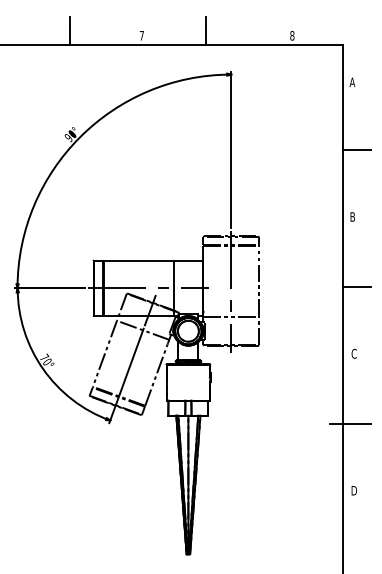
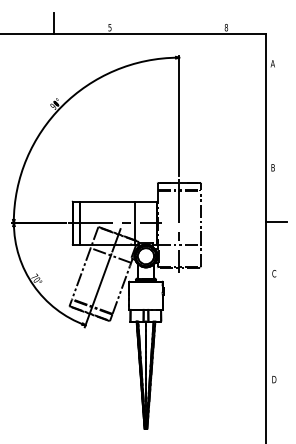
line: (206, 30) -> (159, 23), removed
text: (141, 35) -> (109, 27), 7 -> 5
line: (356, 149) -> (276, 115), removed
line: (349, 423) -> (270, 327), removed

